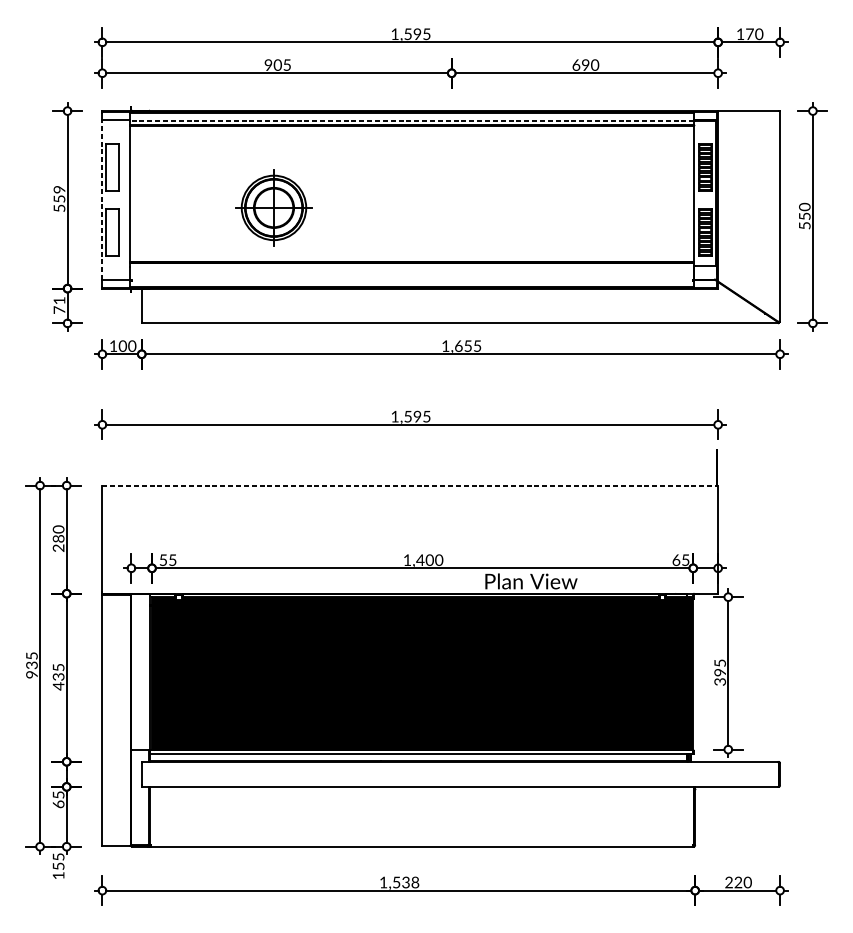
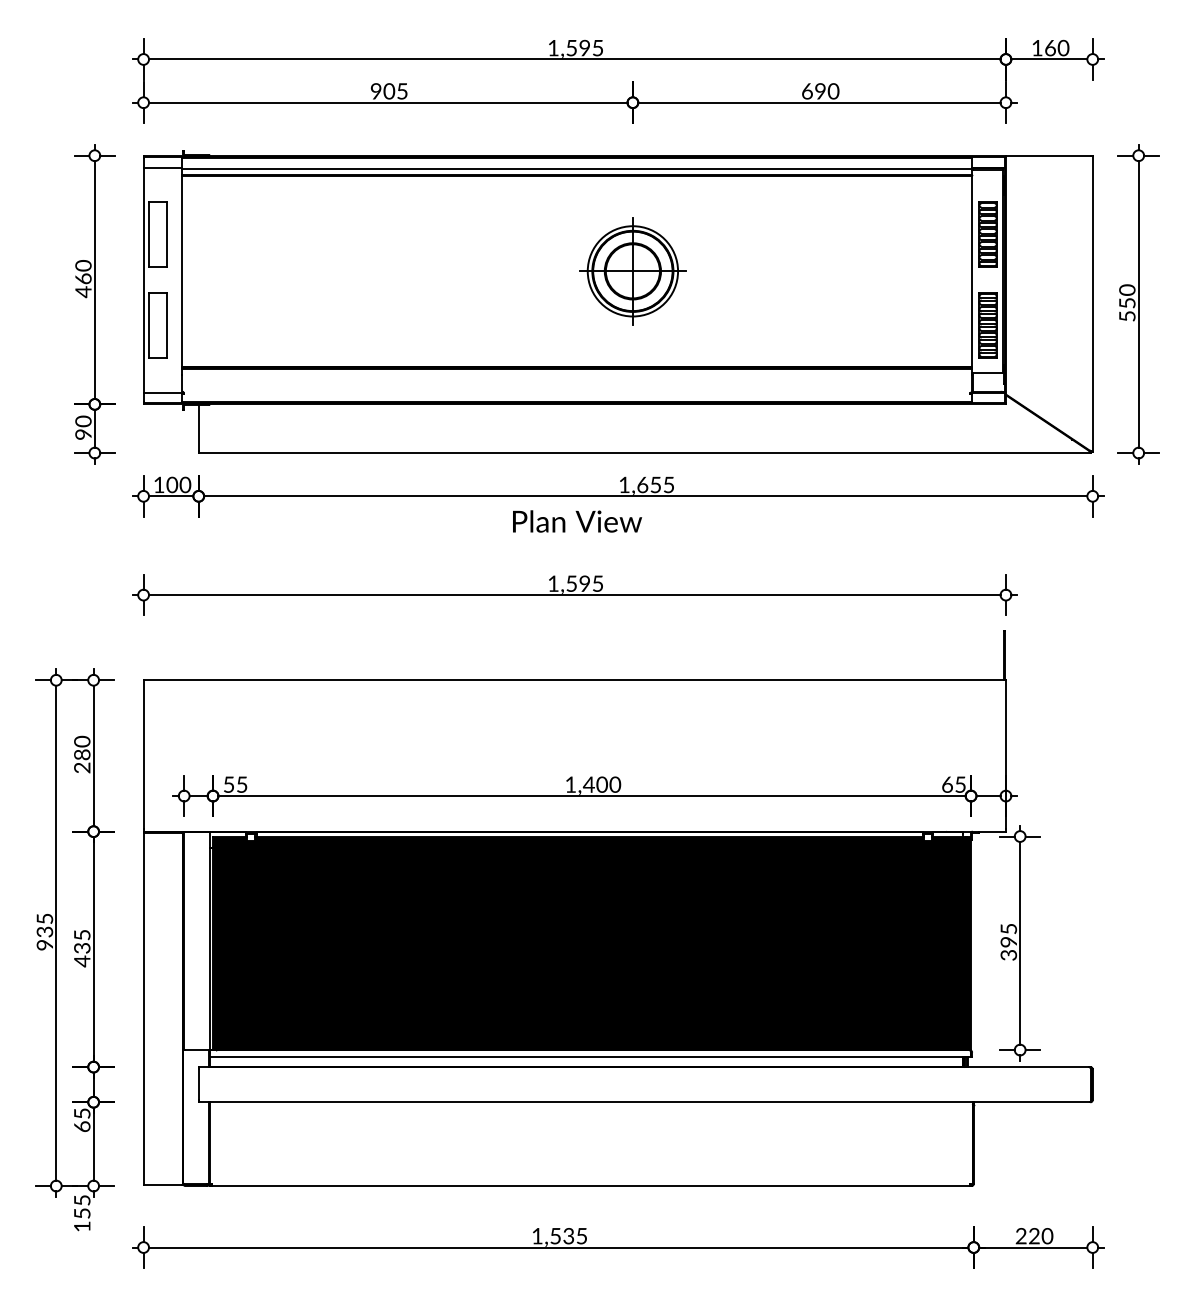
text: (749, 34) -> (1050, 48), 170 -> 160
line: (411, 120) -> (576, 169), dashed -> solid
text: (59, 199) -> (83, 279), 559 -> 460
line: (102, 199) -> (143, 279), dashed -> solid
part: (273, 208) -> (632, 271), moved
text: (59, 305) -> (83, 427), 71 -> 90
line: (410, 485) -> (575, 680), dashed -> solid
text: (531, 581) -> (577, 521), moved
text: (415, 882) -> (581, 1236), 1,538 -> 1,535

